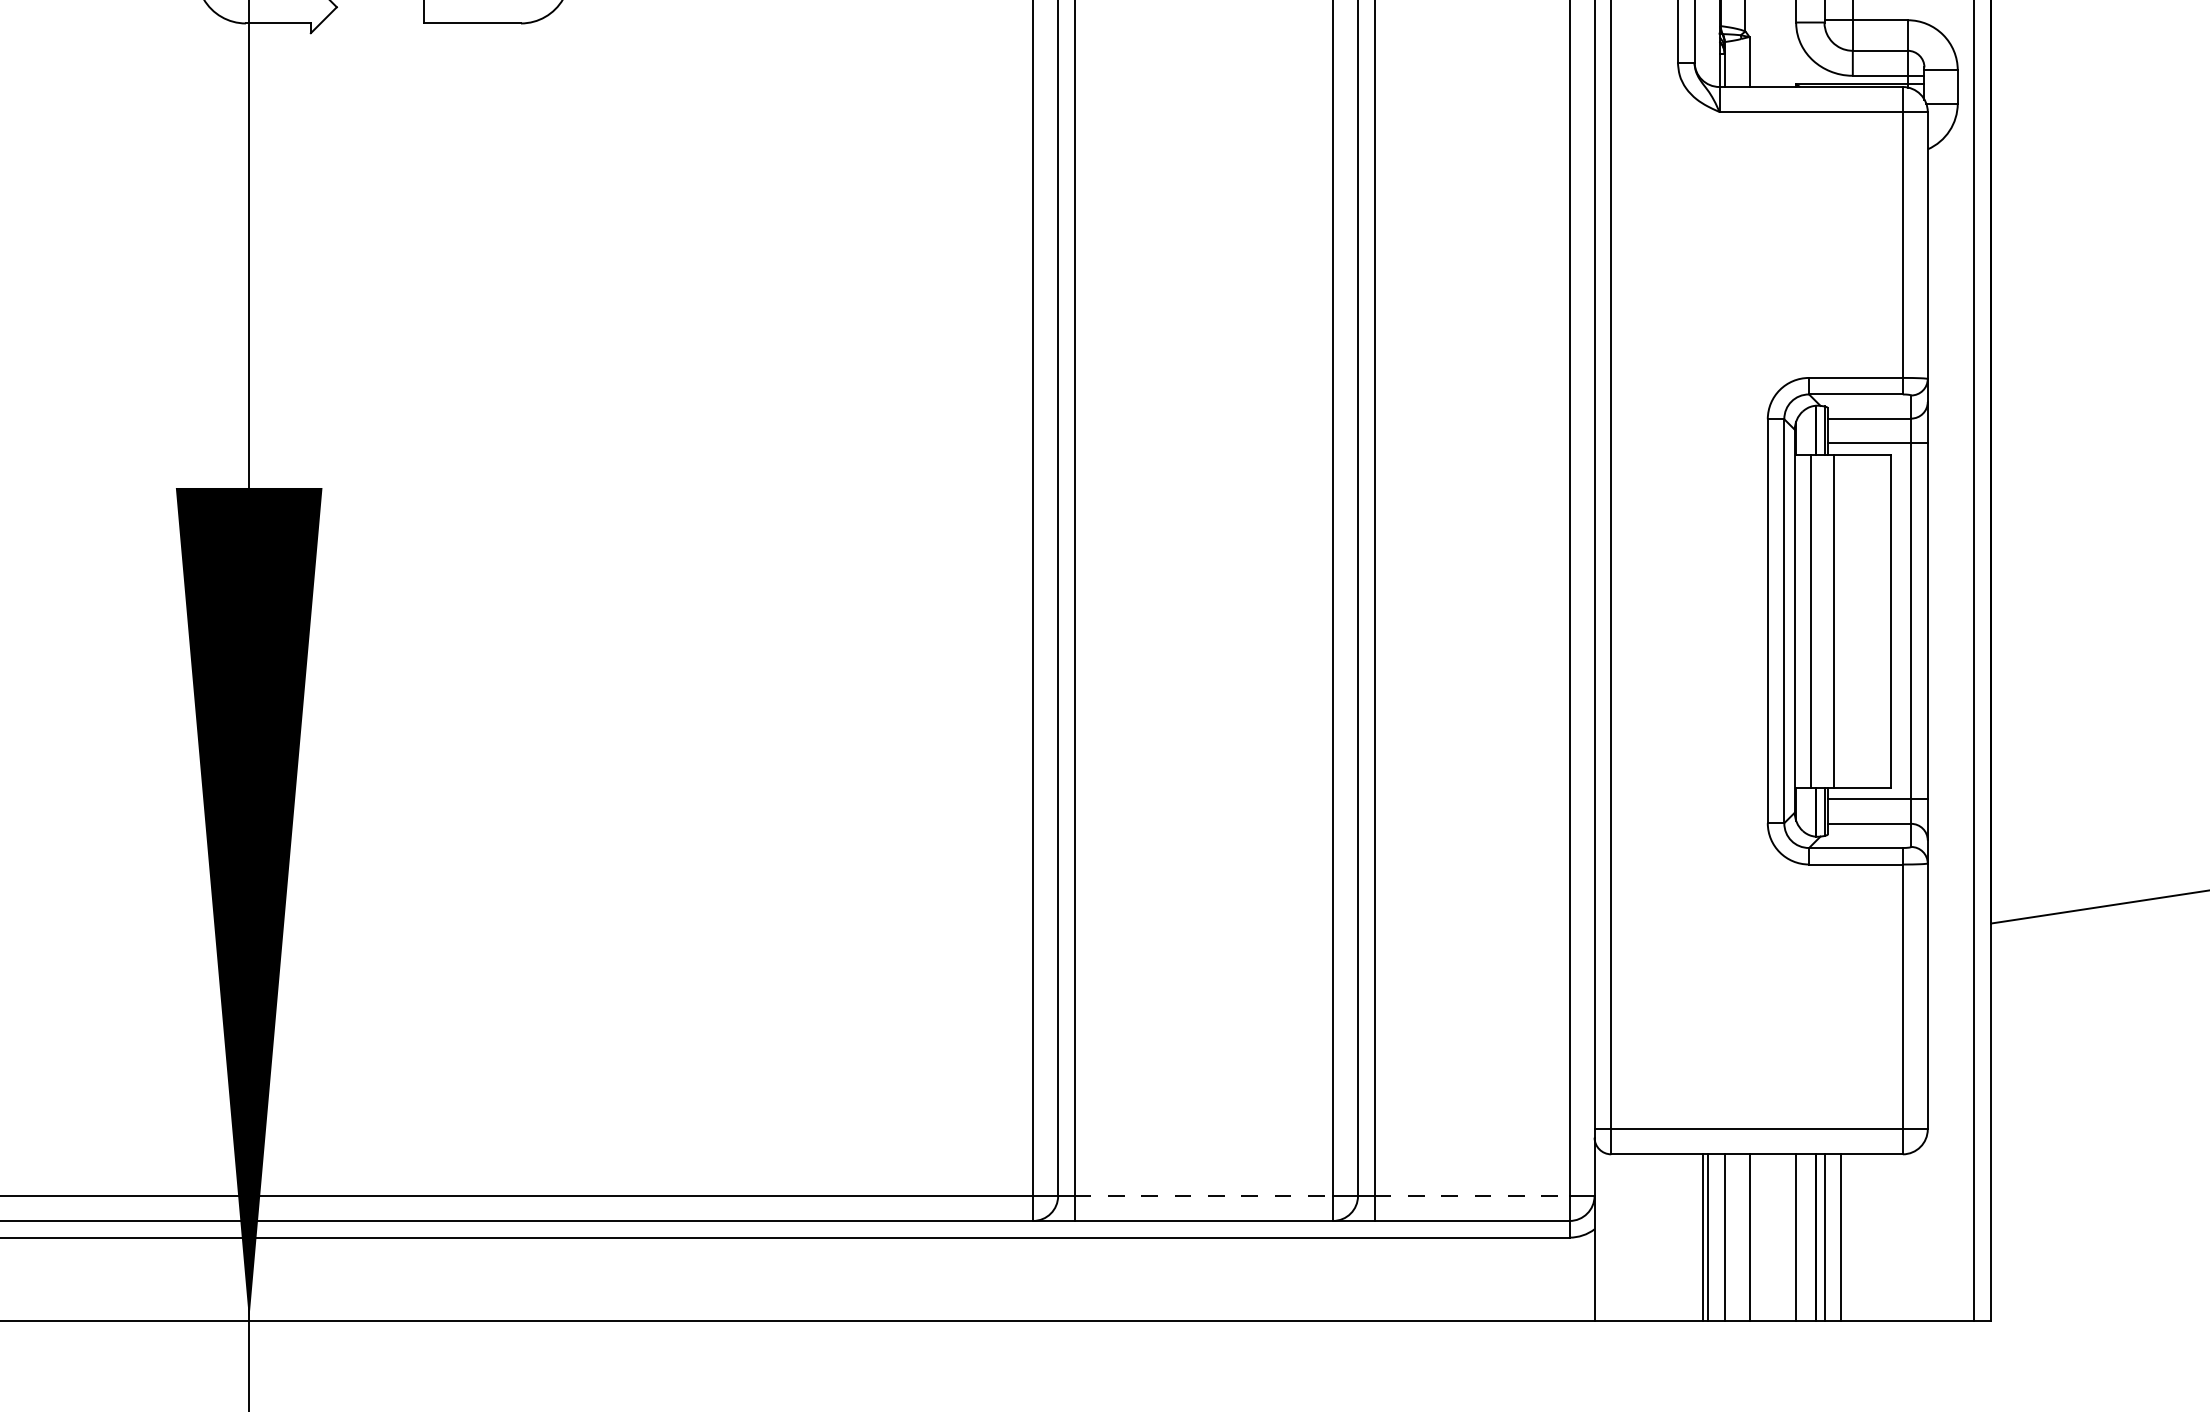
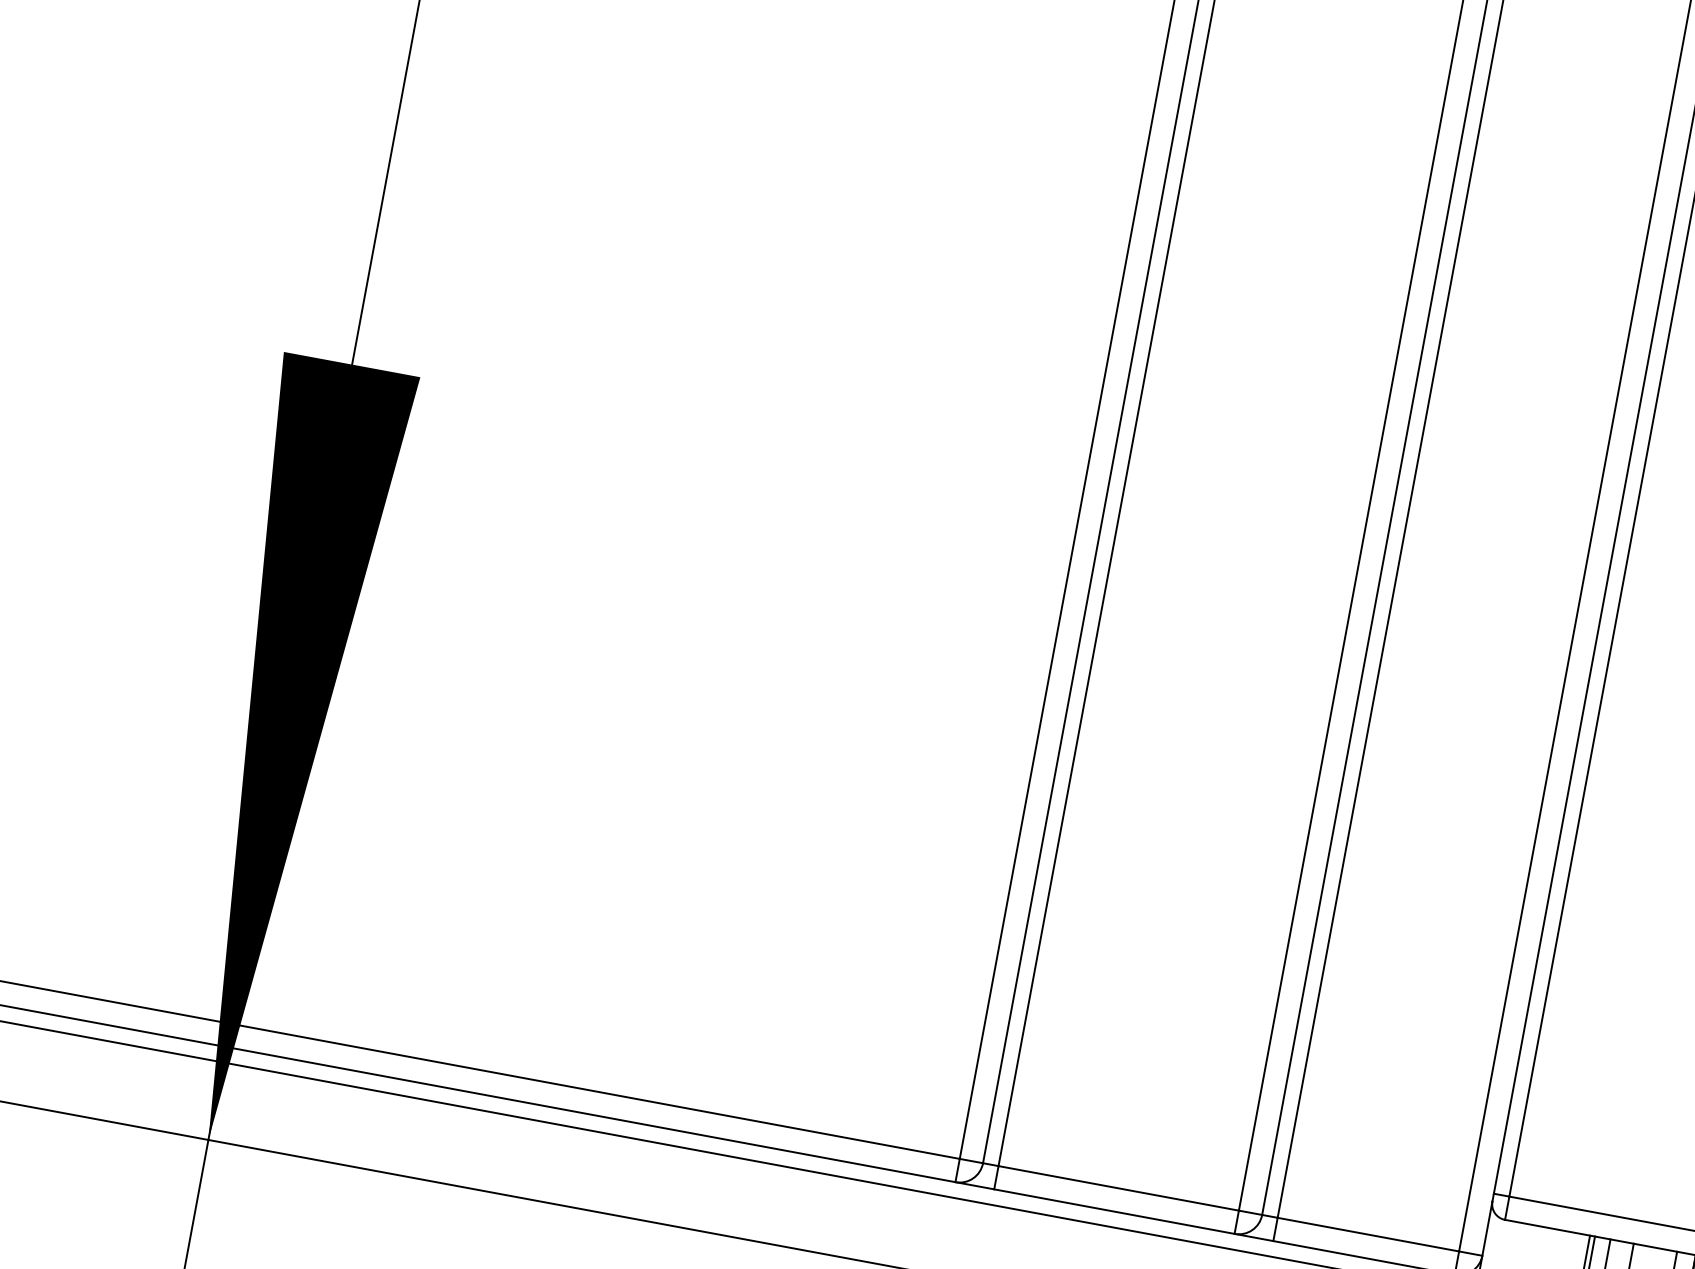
line: (1204, 1195) -> (1119, 1188), dashed -> solid
line: (1472, 1195) -> (1368, 1234), dashed -> solid

